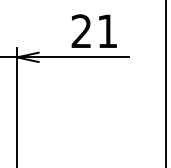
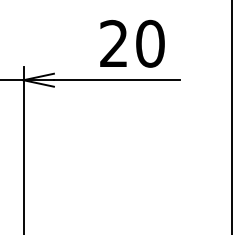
text: (107, 31) -> (150, 44), 21 -> 20

